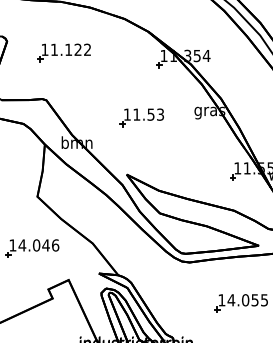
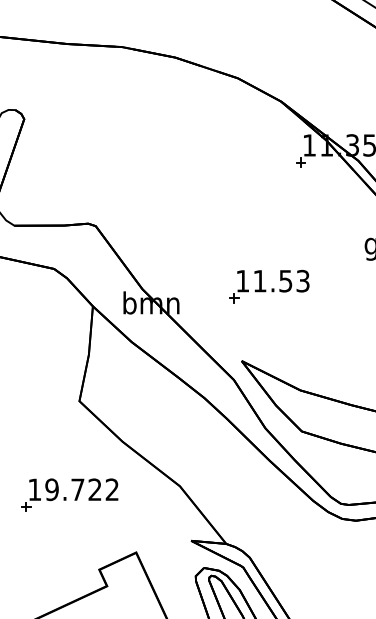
part: (63, 52) -> (126, 139), removed
part: (141, 117) -> (268, 286), moved
text: (38, 245) -> (81, 489), 14.046 -> 19.722

